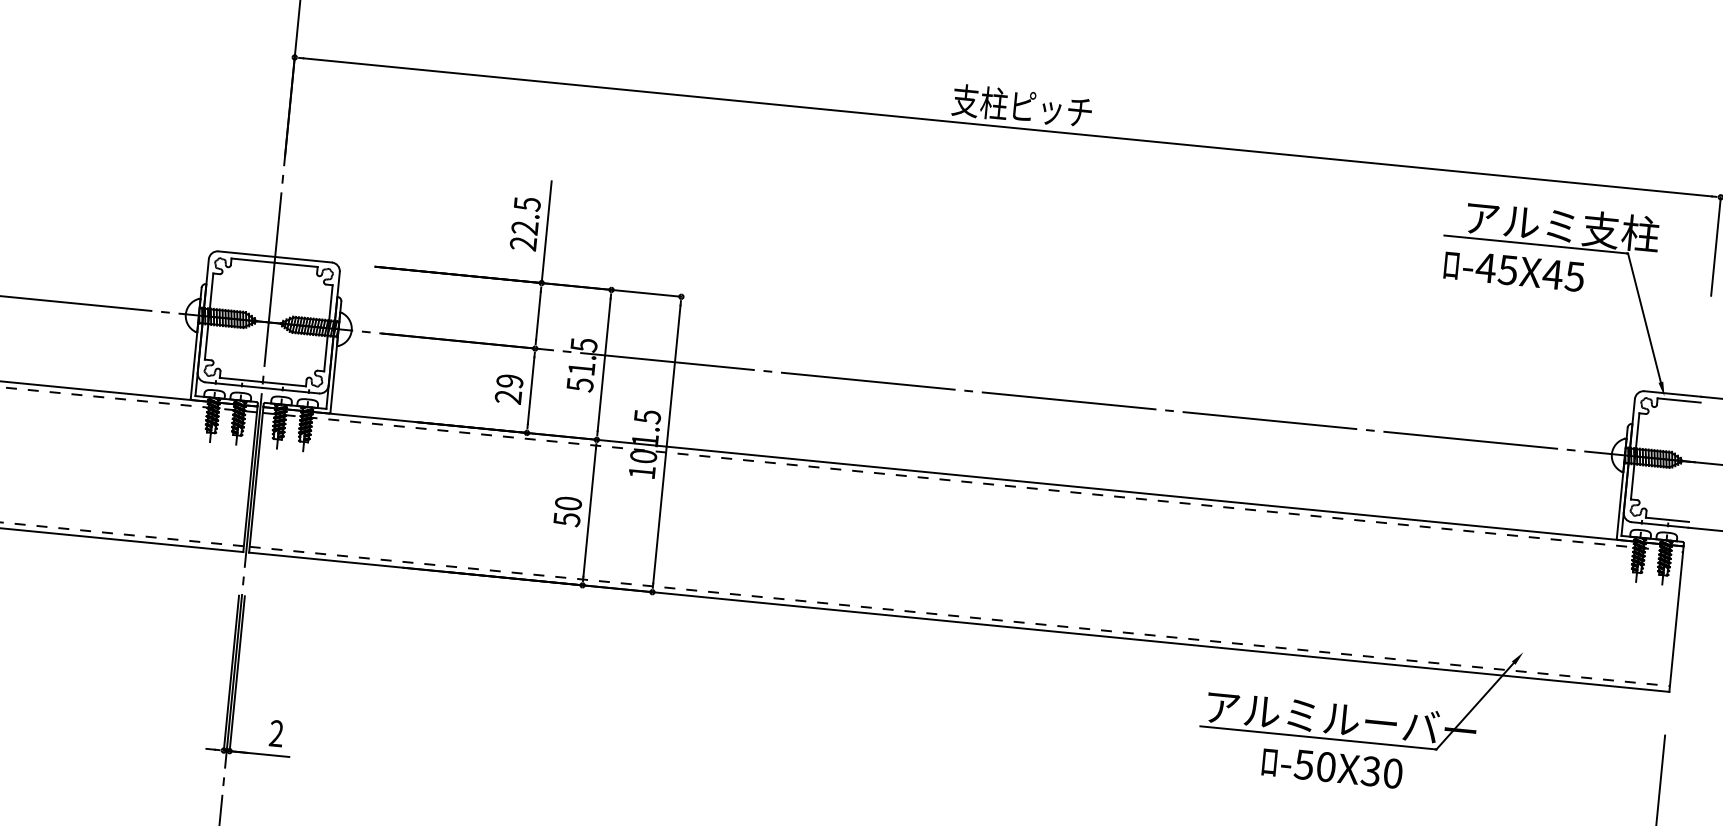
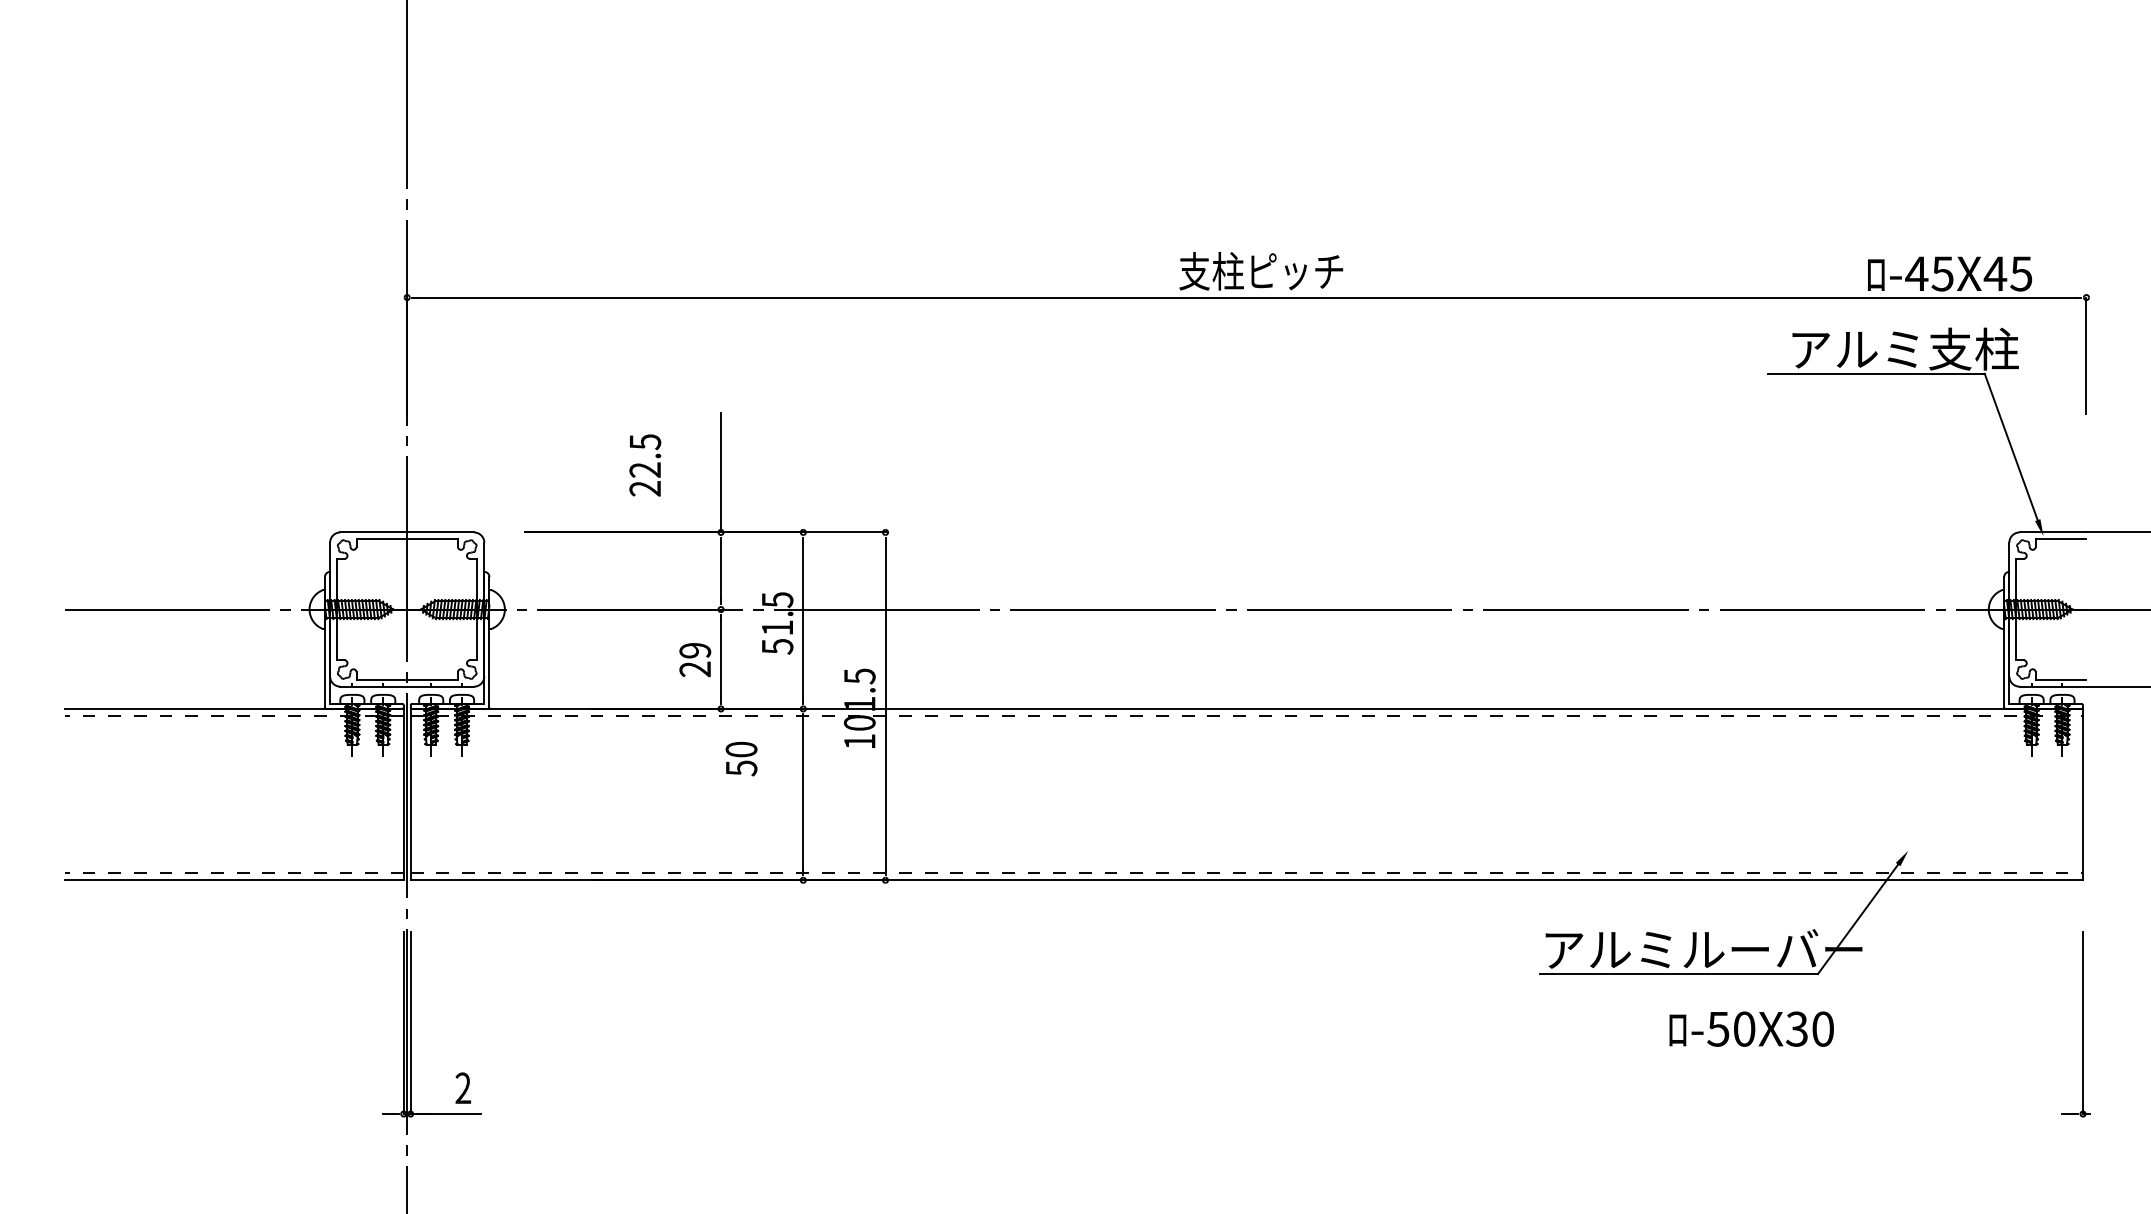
text: (525, 224) -> (645, 465), moved
text: (1513, 270) -> (1949, 273), moved
text: (567, 512) -> (741, 759), moved
text: (1332, 767) -> (1751, 1028), moved

